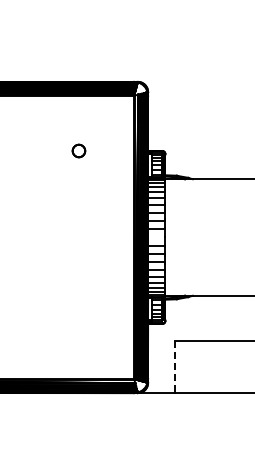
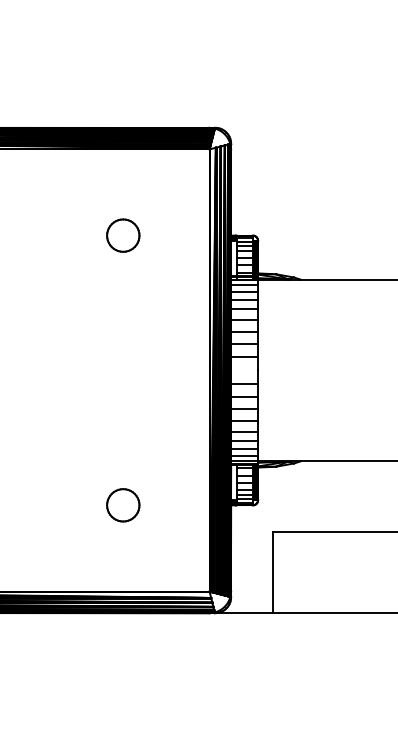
part: (78, 150) -> (122, 234), size x1.67
part: (78, 323) -> (122, 504), added
line: (175, 367) -> (273, 573), dashed -> solid

